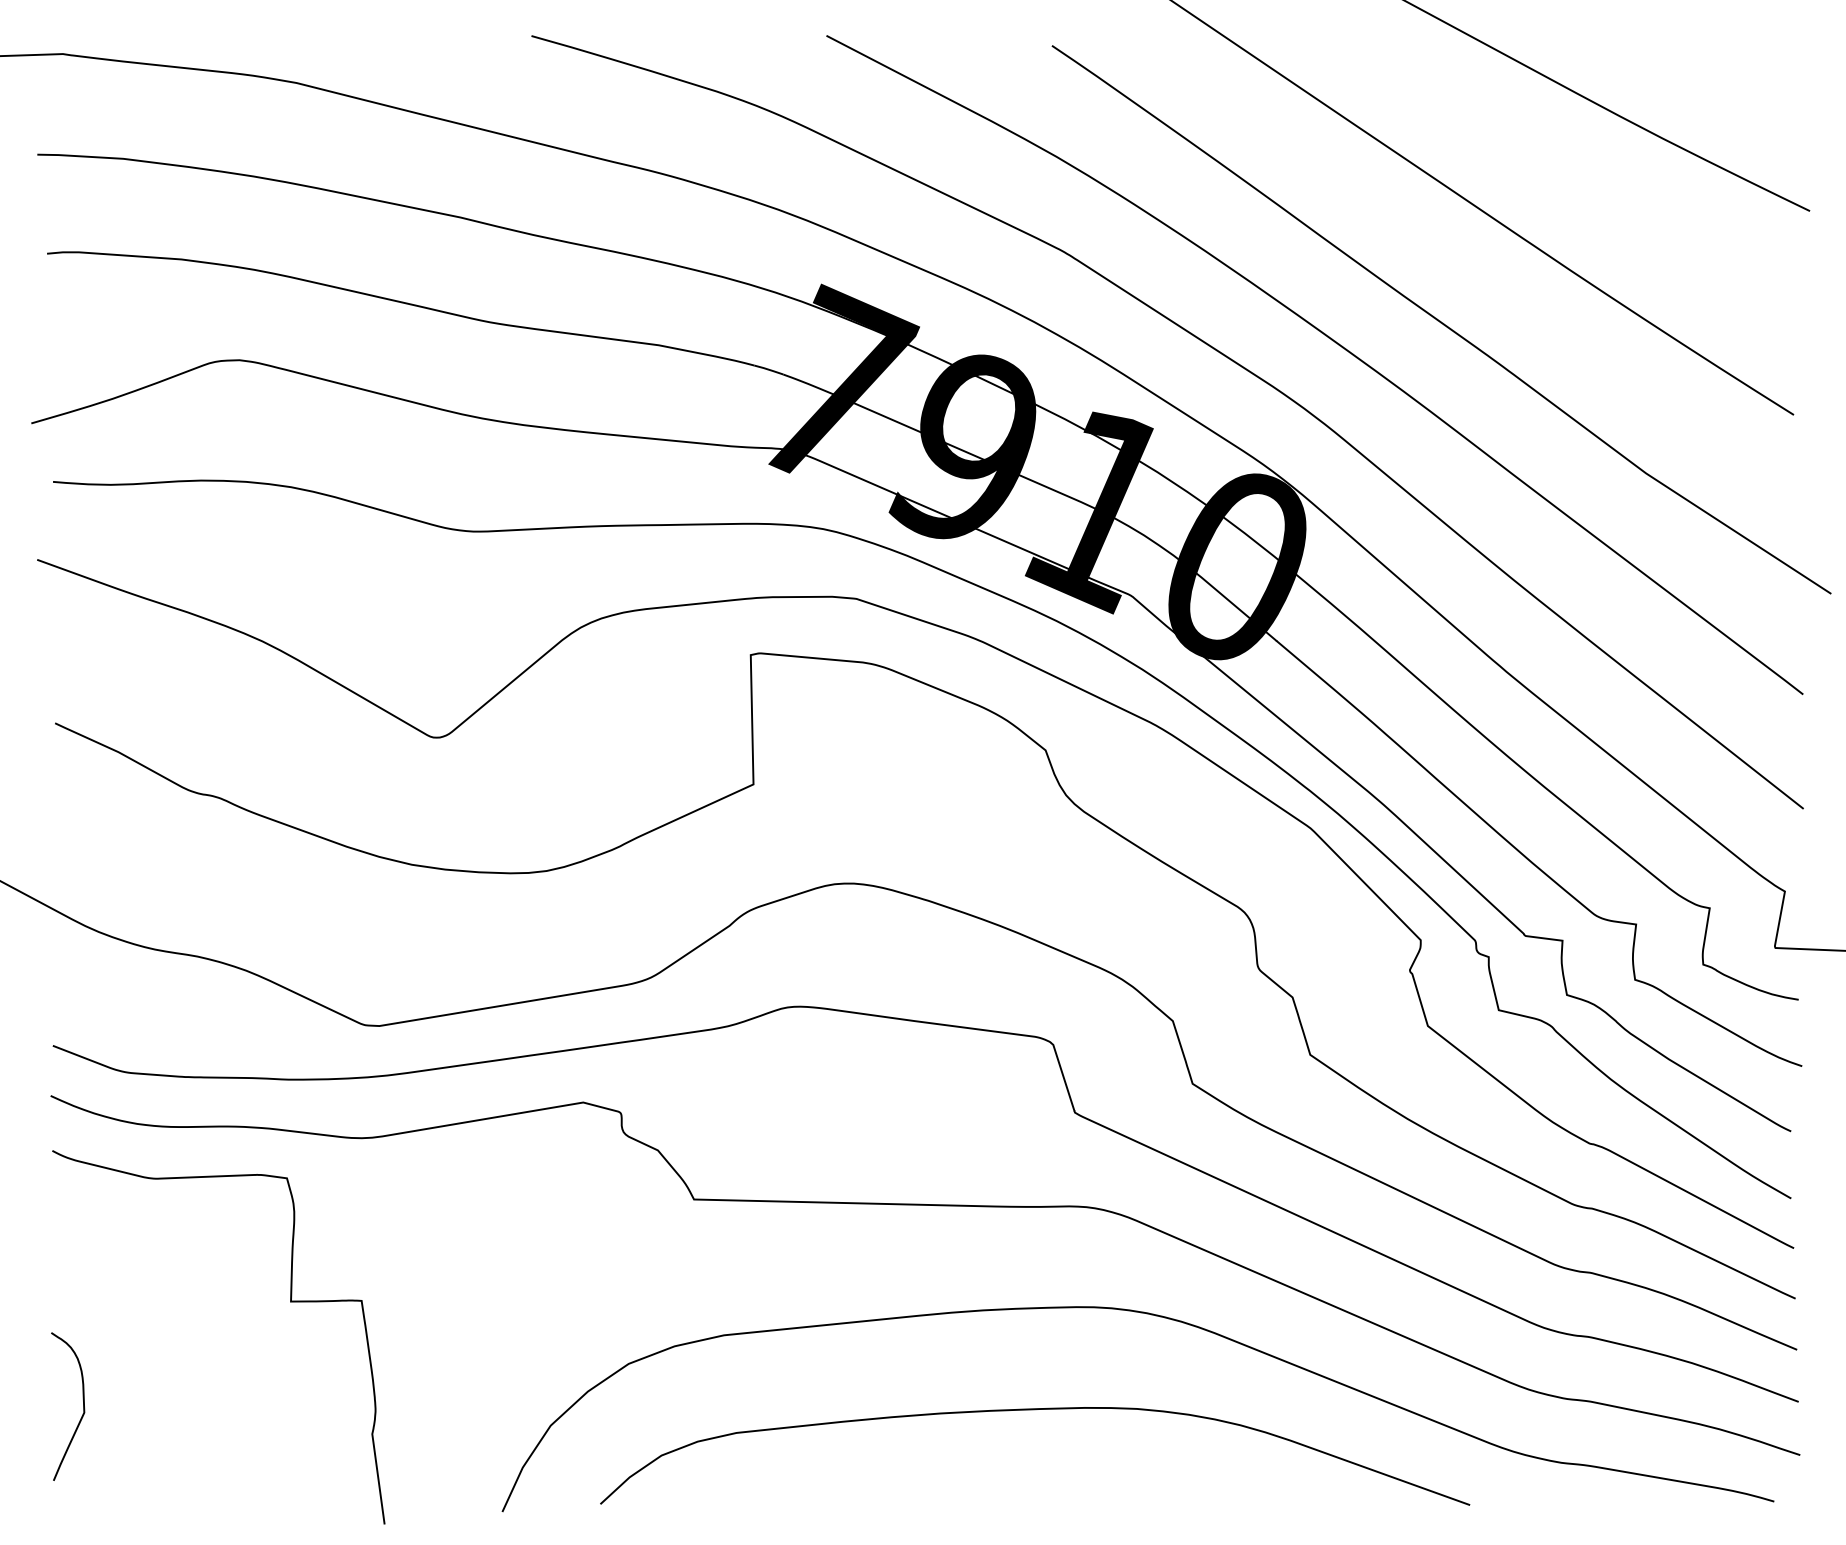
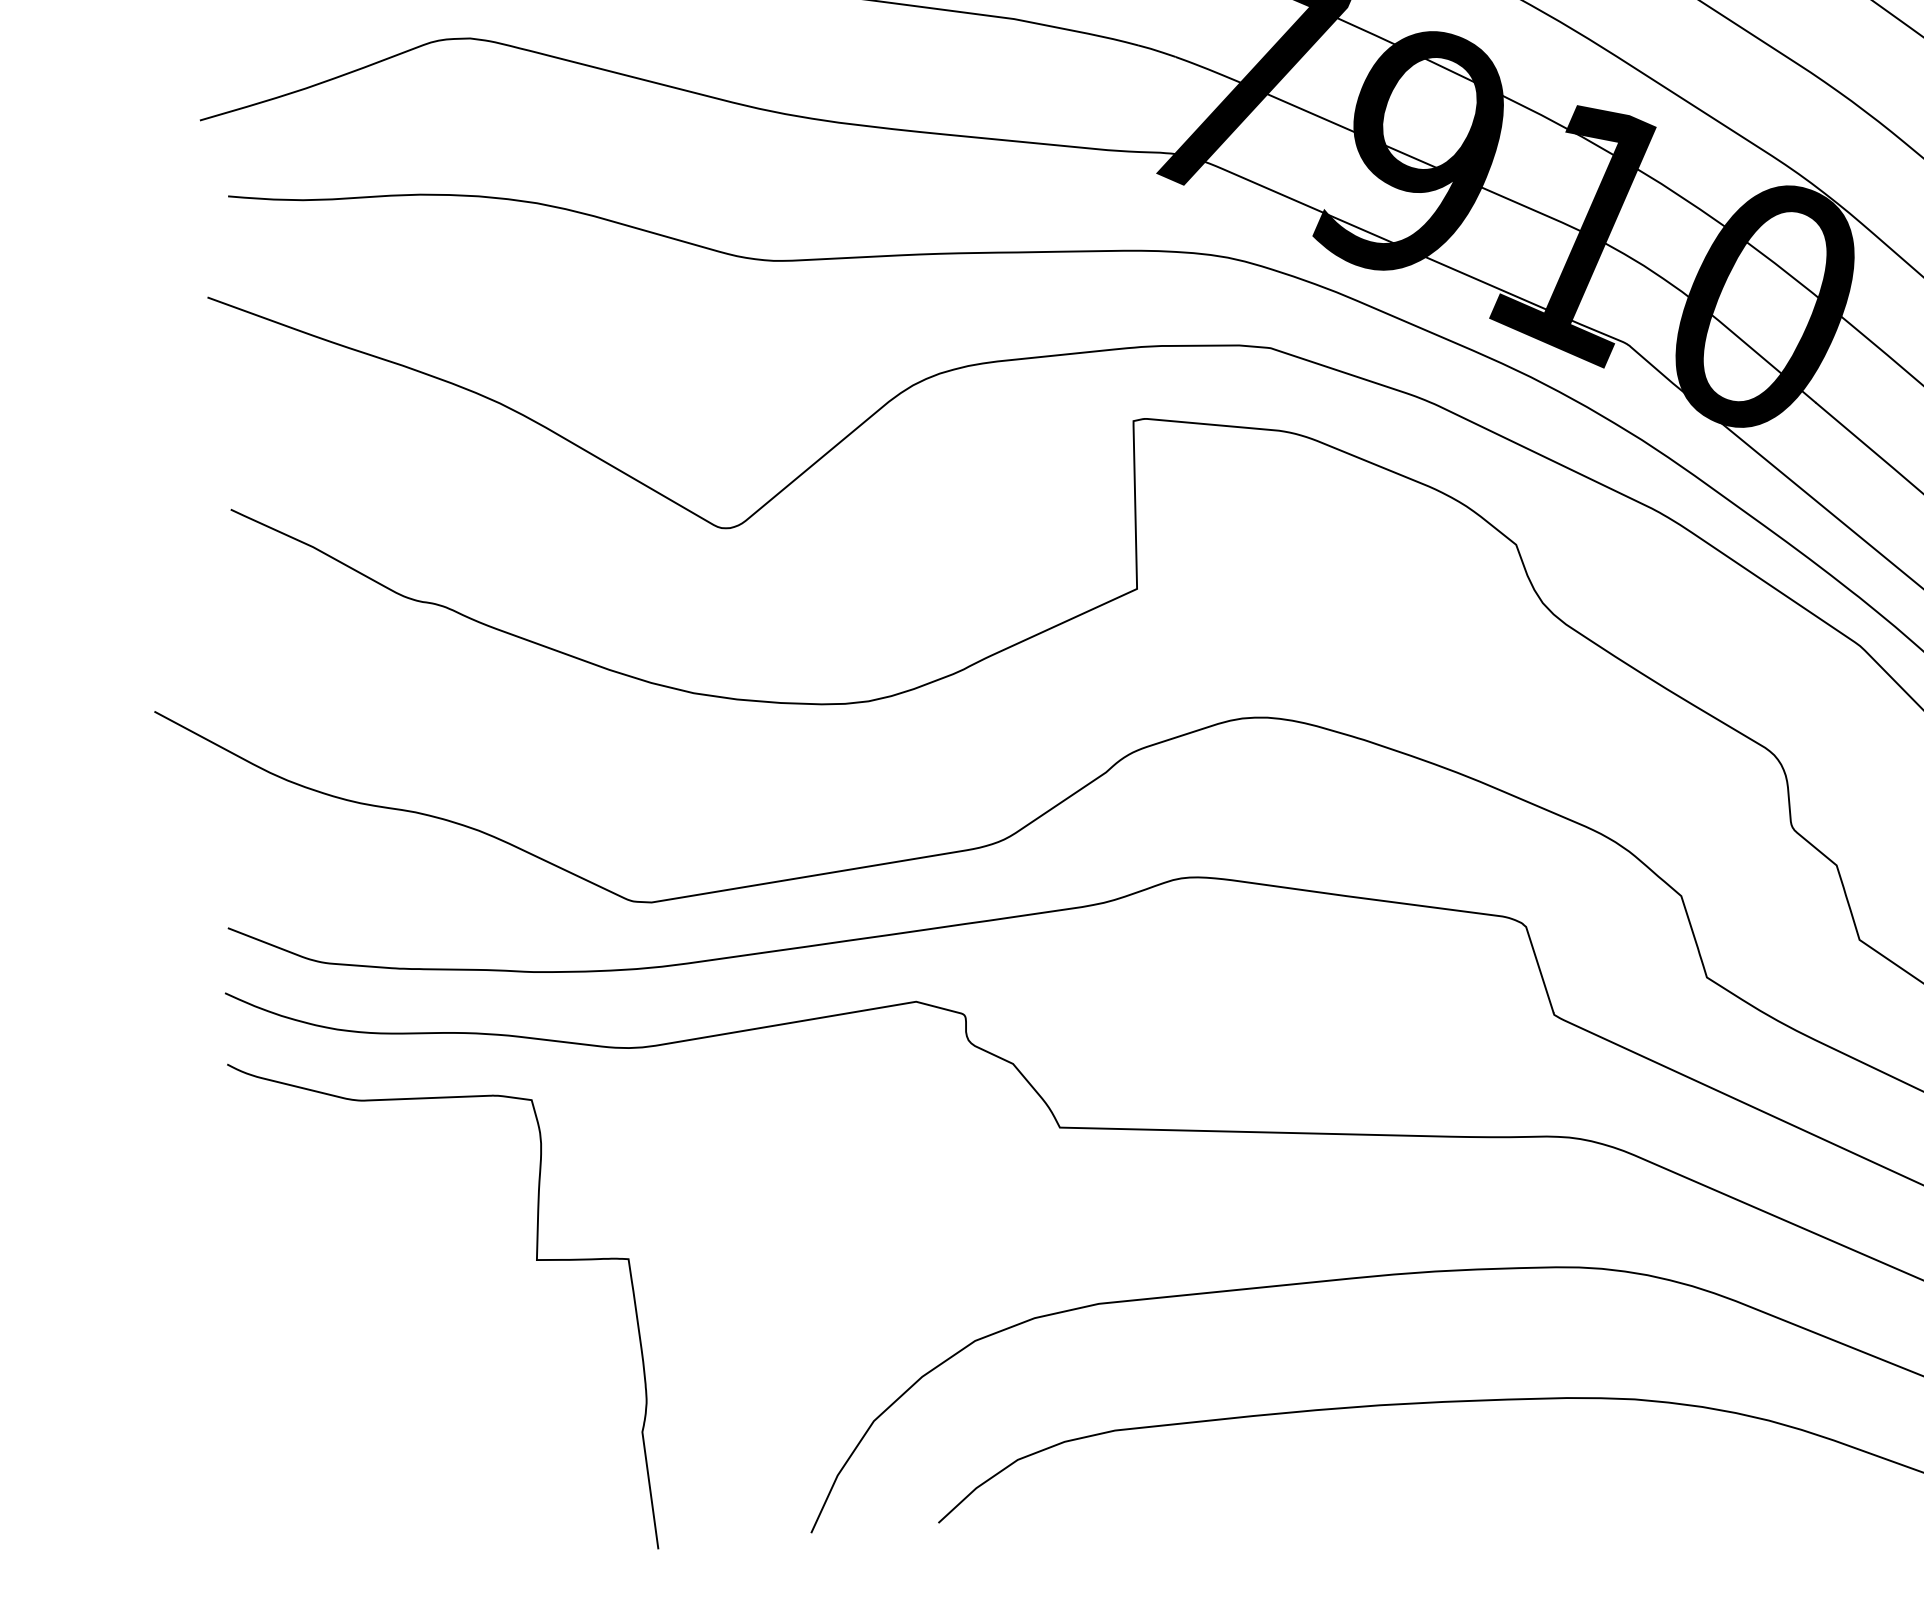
curve: (83, 1406) -> (267, 1396), removed

